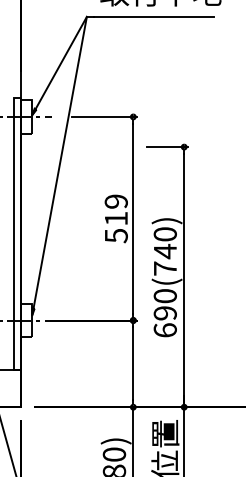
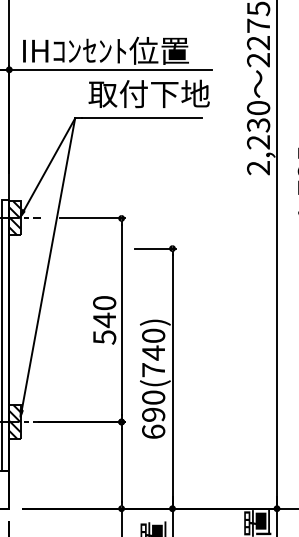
hatch: (26, 117) -> (14, 218), added
text: (116, 211) -> (104, 312), 519 -> 540
hatch: (26, 320) -> (14, 421), added

